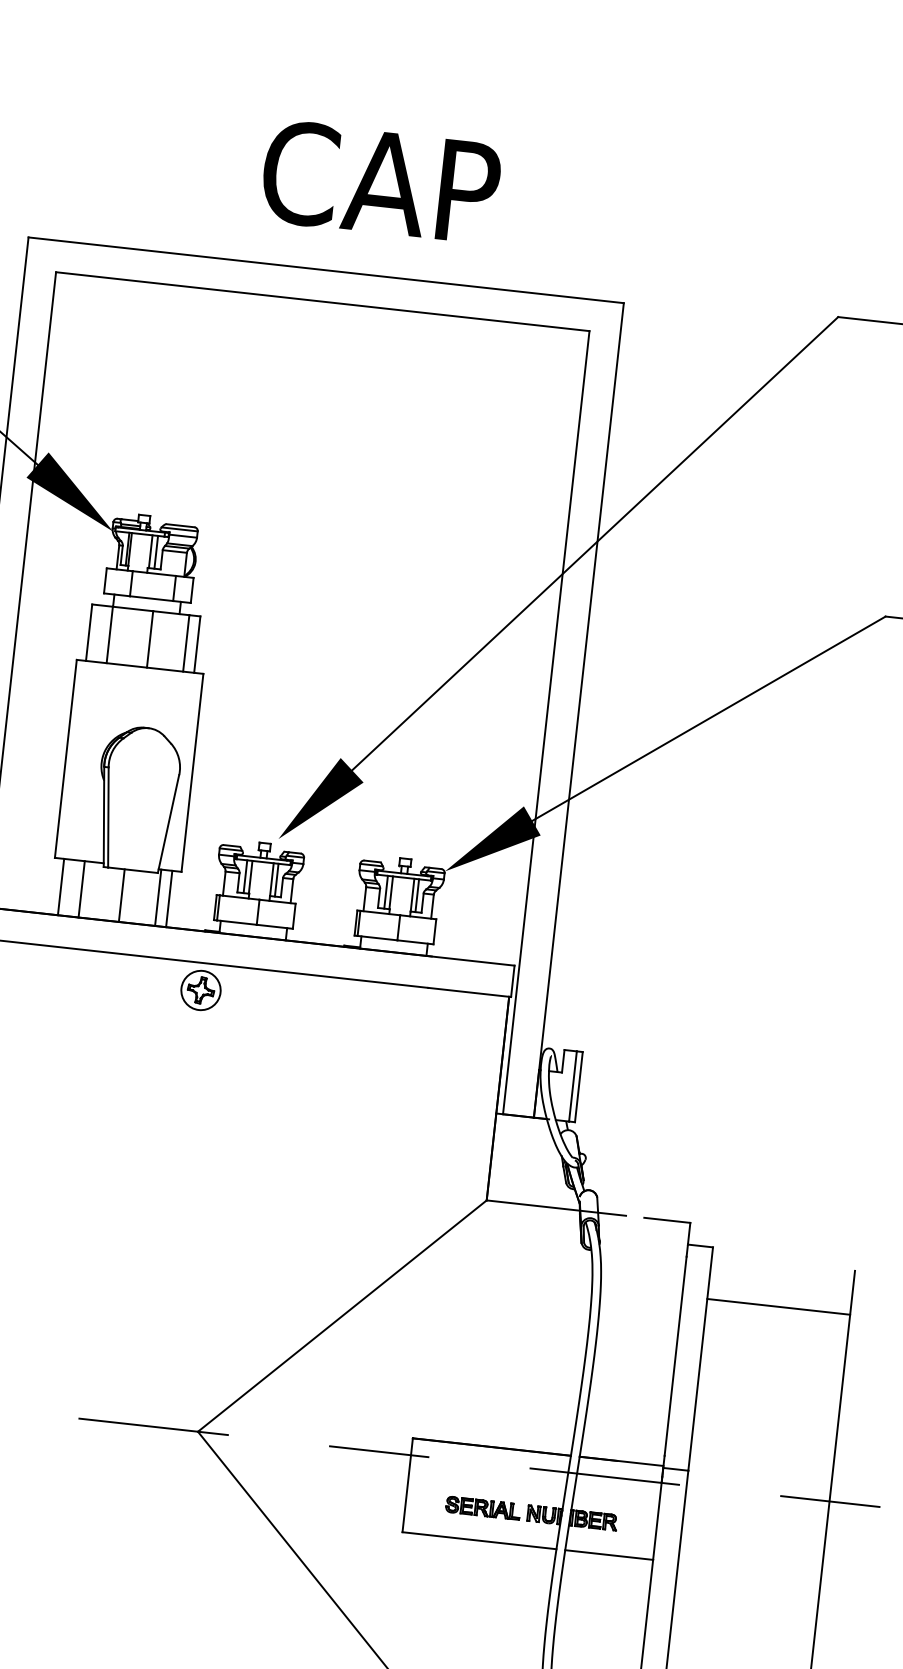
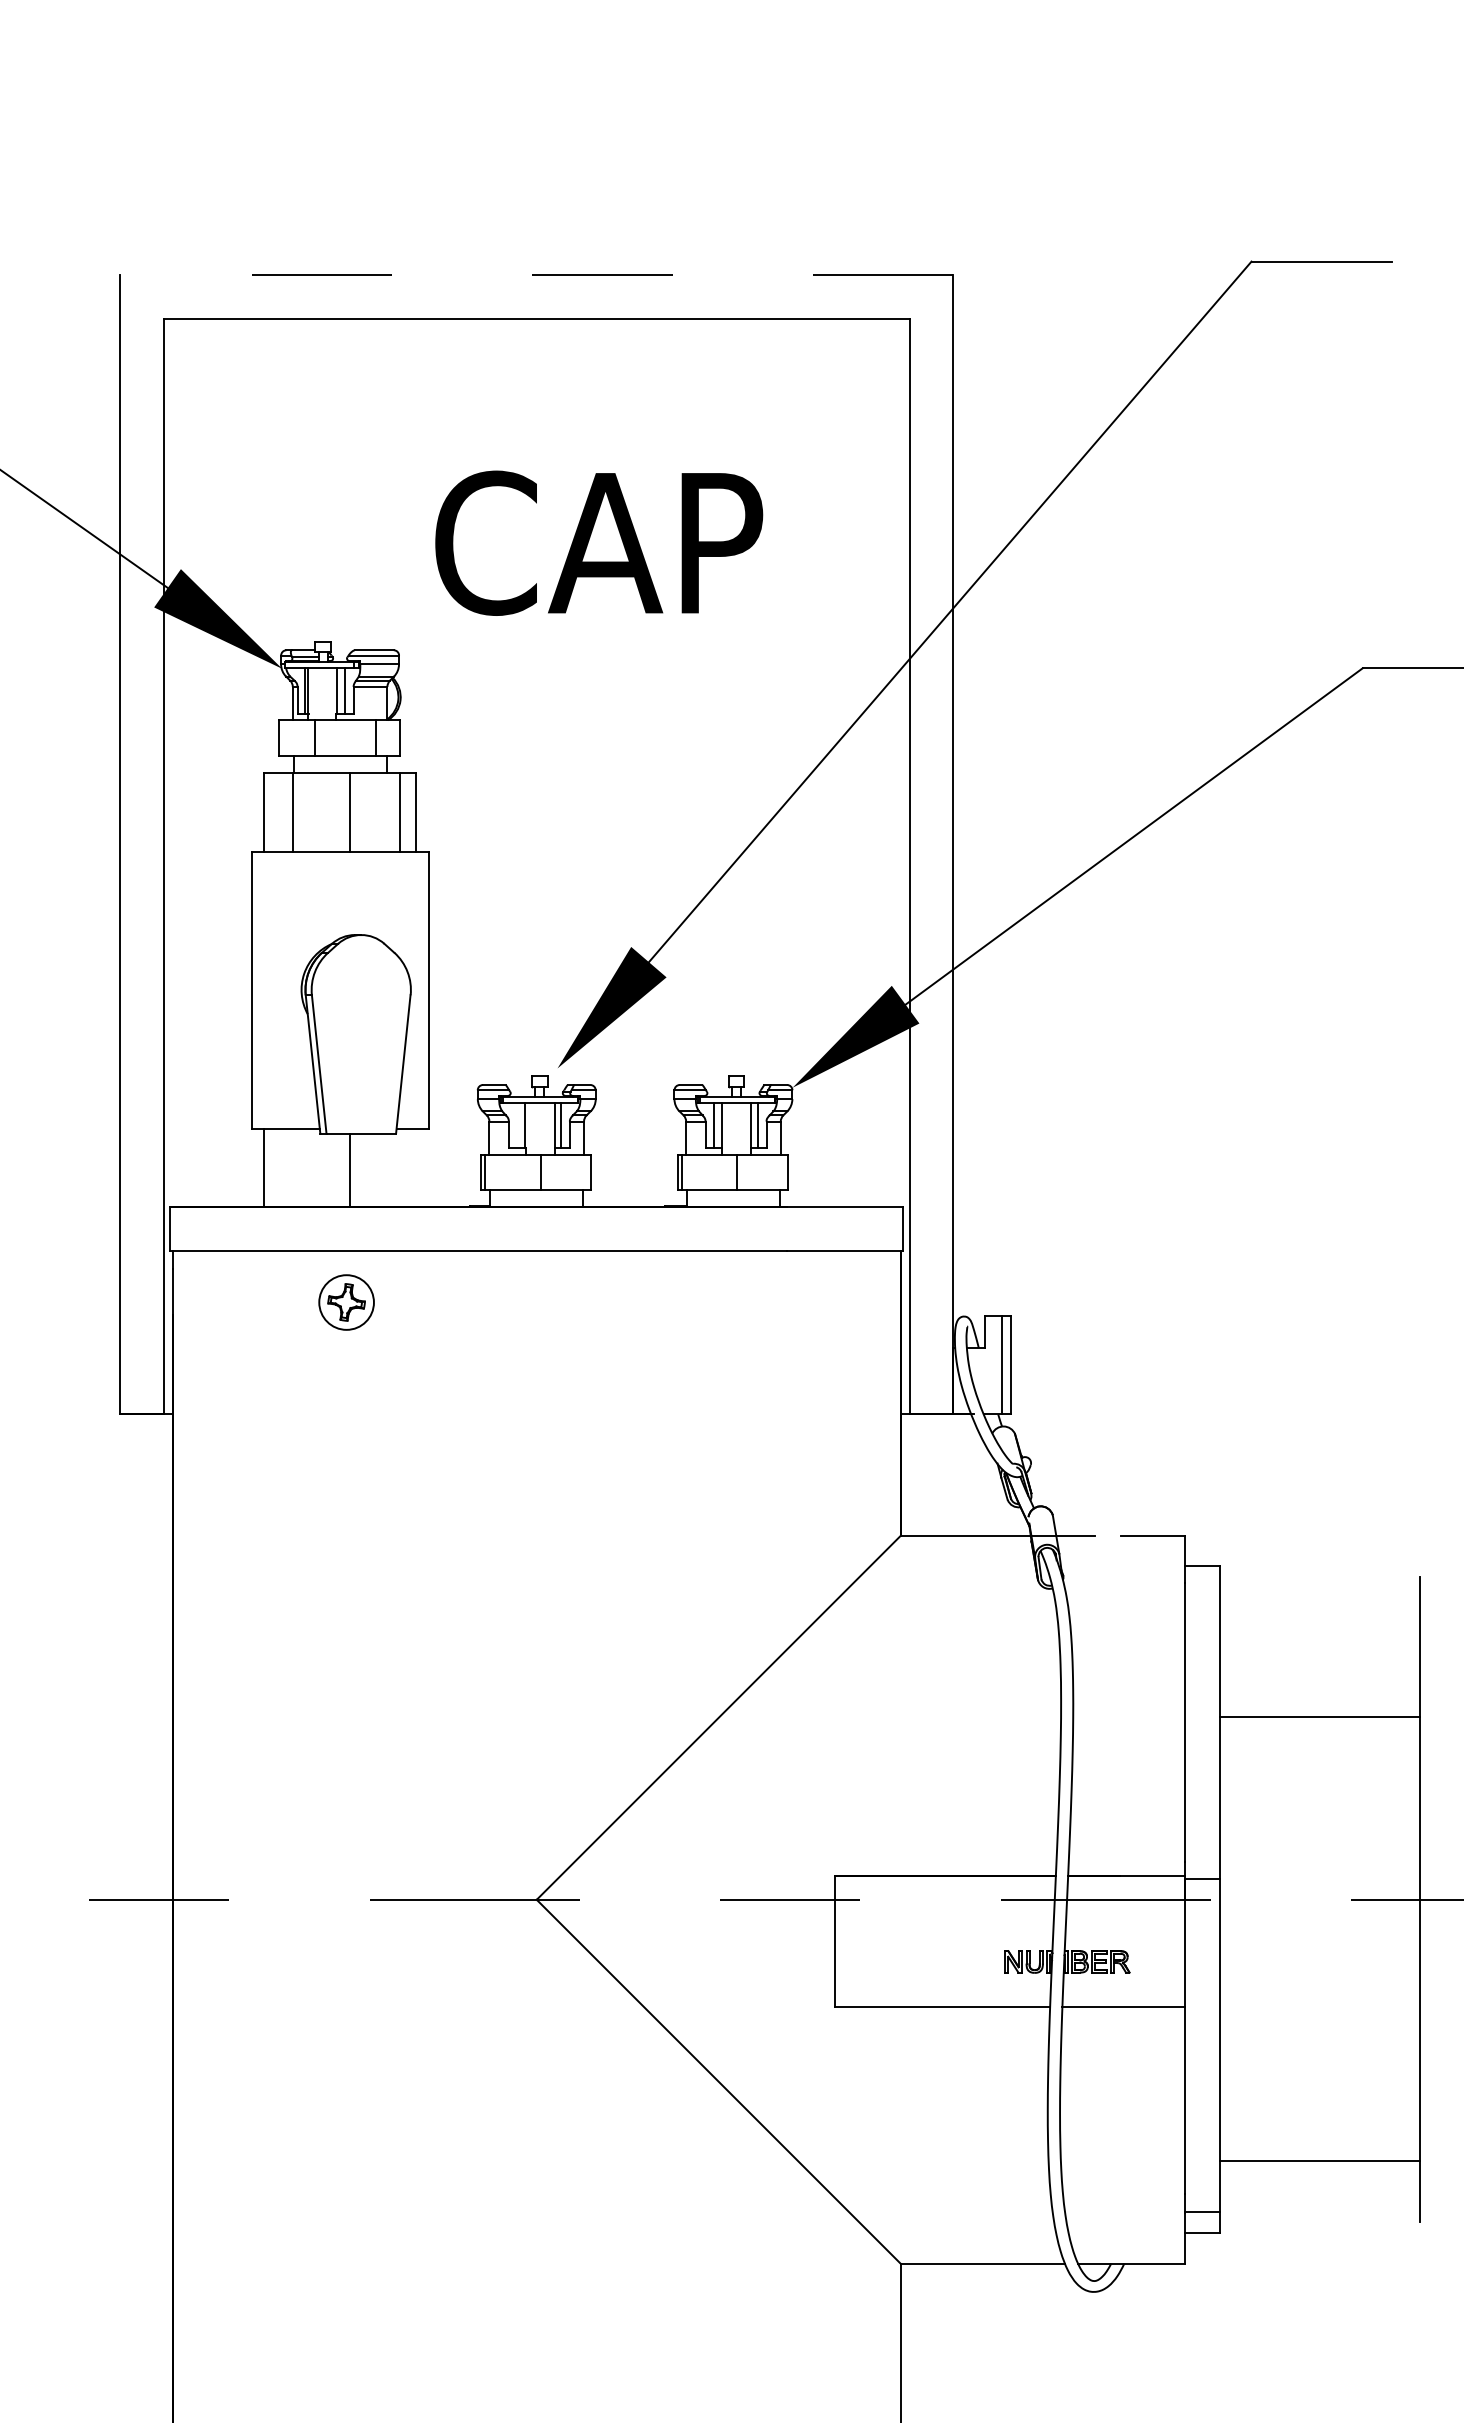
text: (381, 181) -> (599, 542), moved
line: (325, 270) -> (536, 275), solid -> dashed
line: (245, 876) -> (517, 1125), removed
line: (81, 889) -> (293, 1167), removed
line: (158, 897) -> (400, 1167), removed
line: (169, 898) -> (415, 1167), removed
part: (200, 990) -> (346, 1302), moved
line: (778, 1306) -> (1320, 1716), moved
part: (483, 1507) -> (942, 1961), removed

